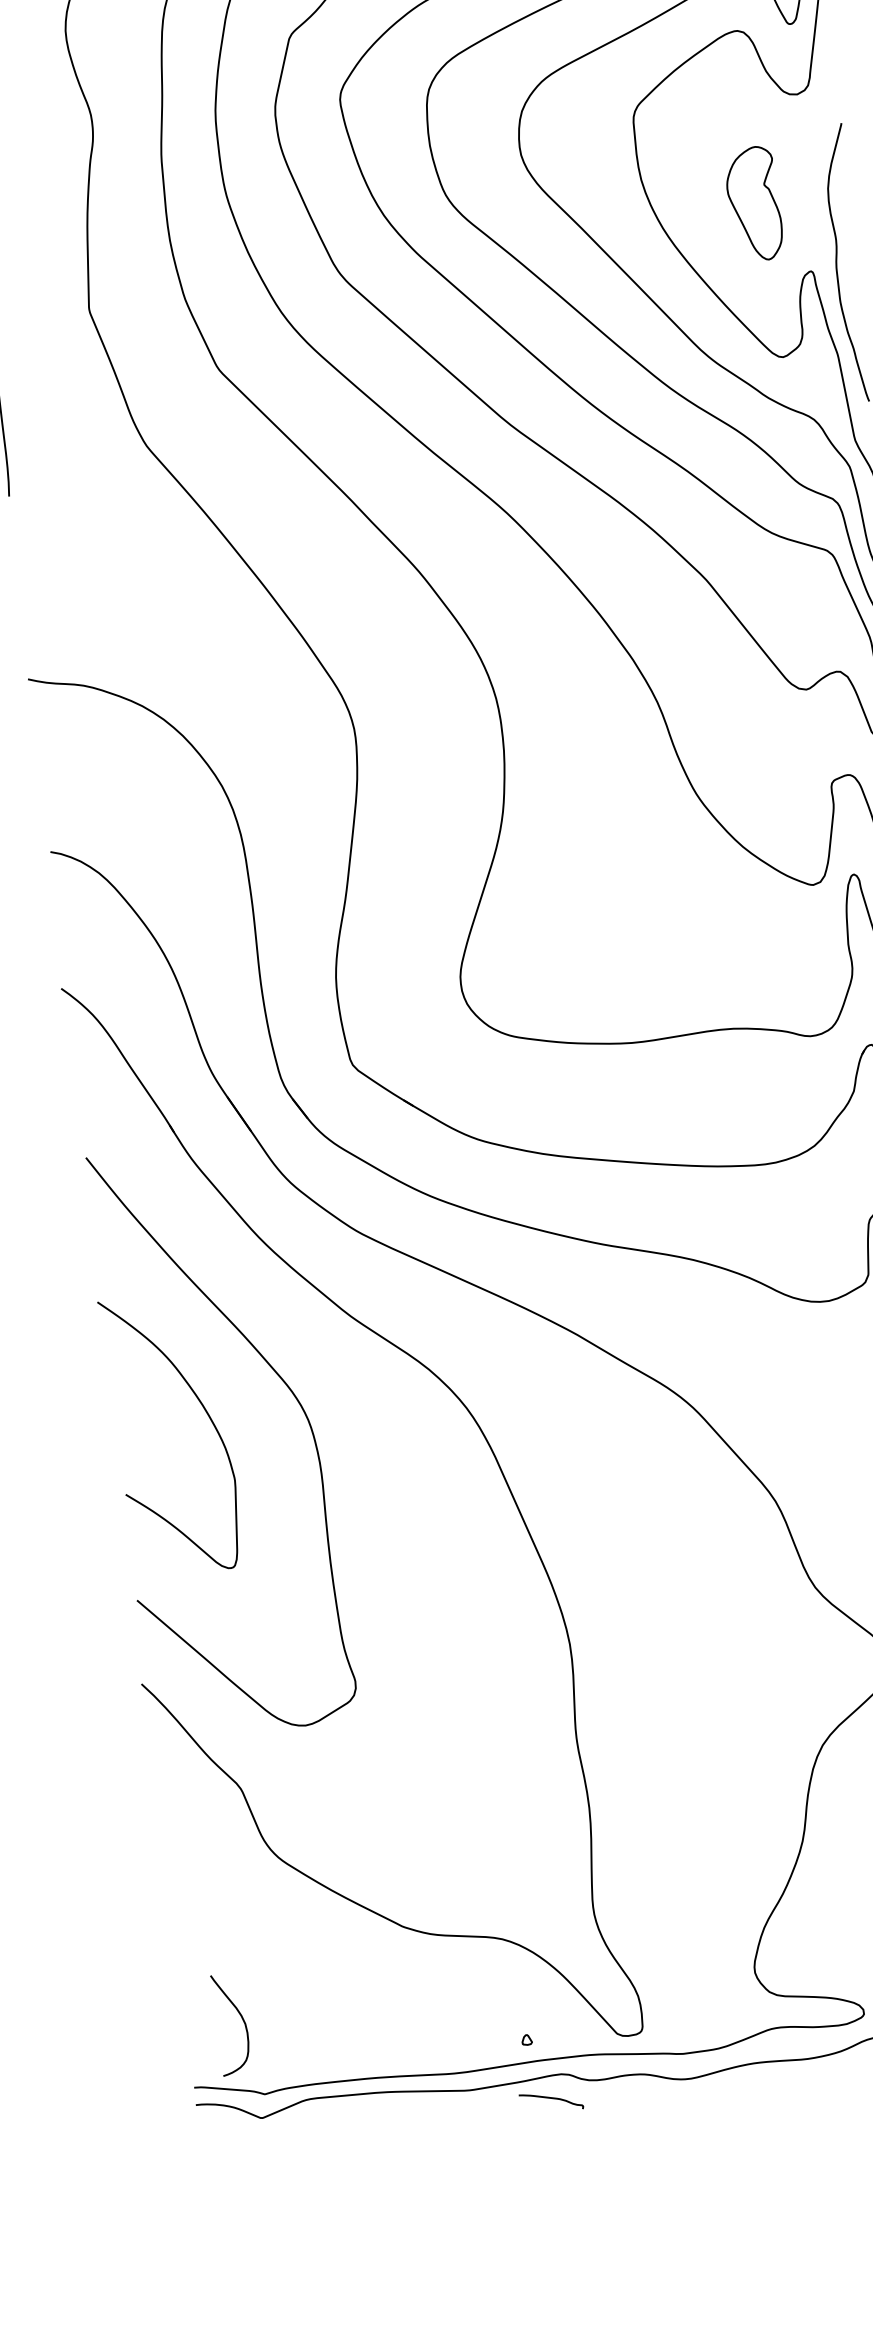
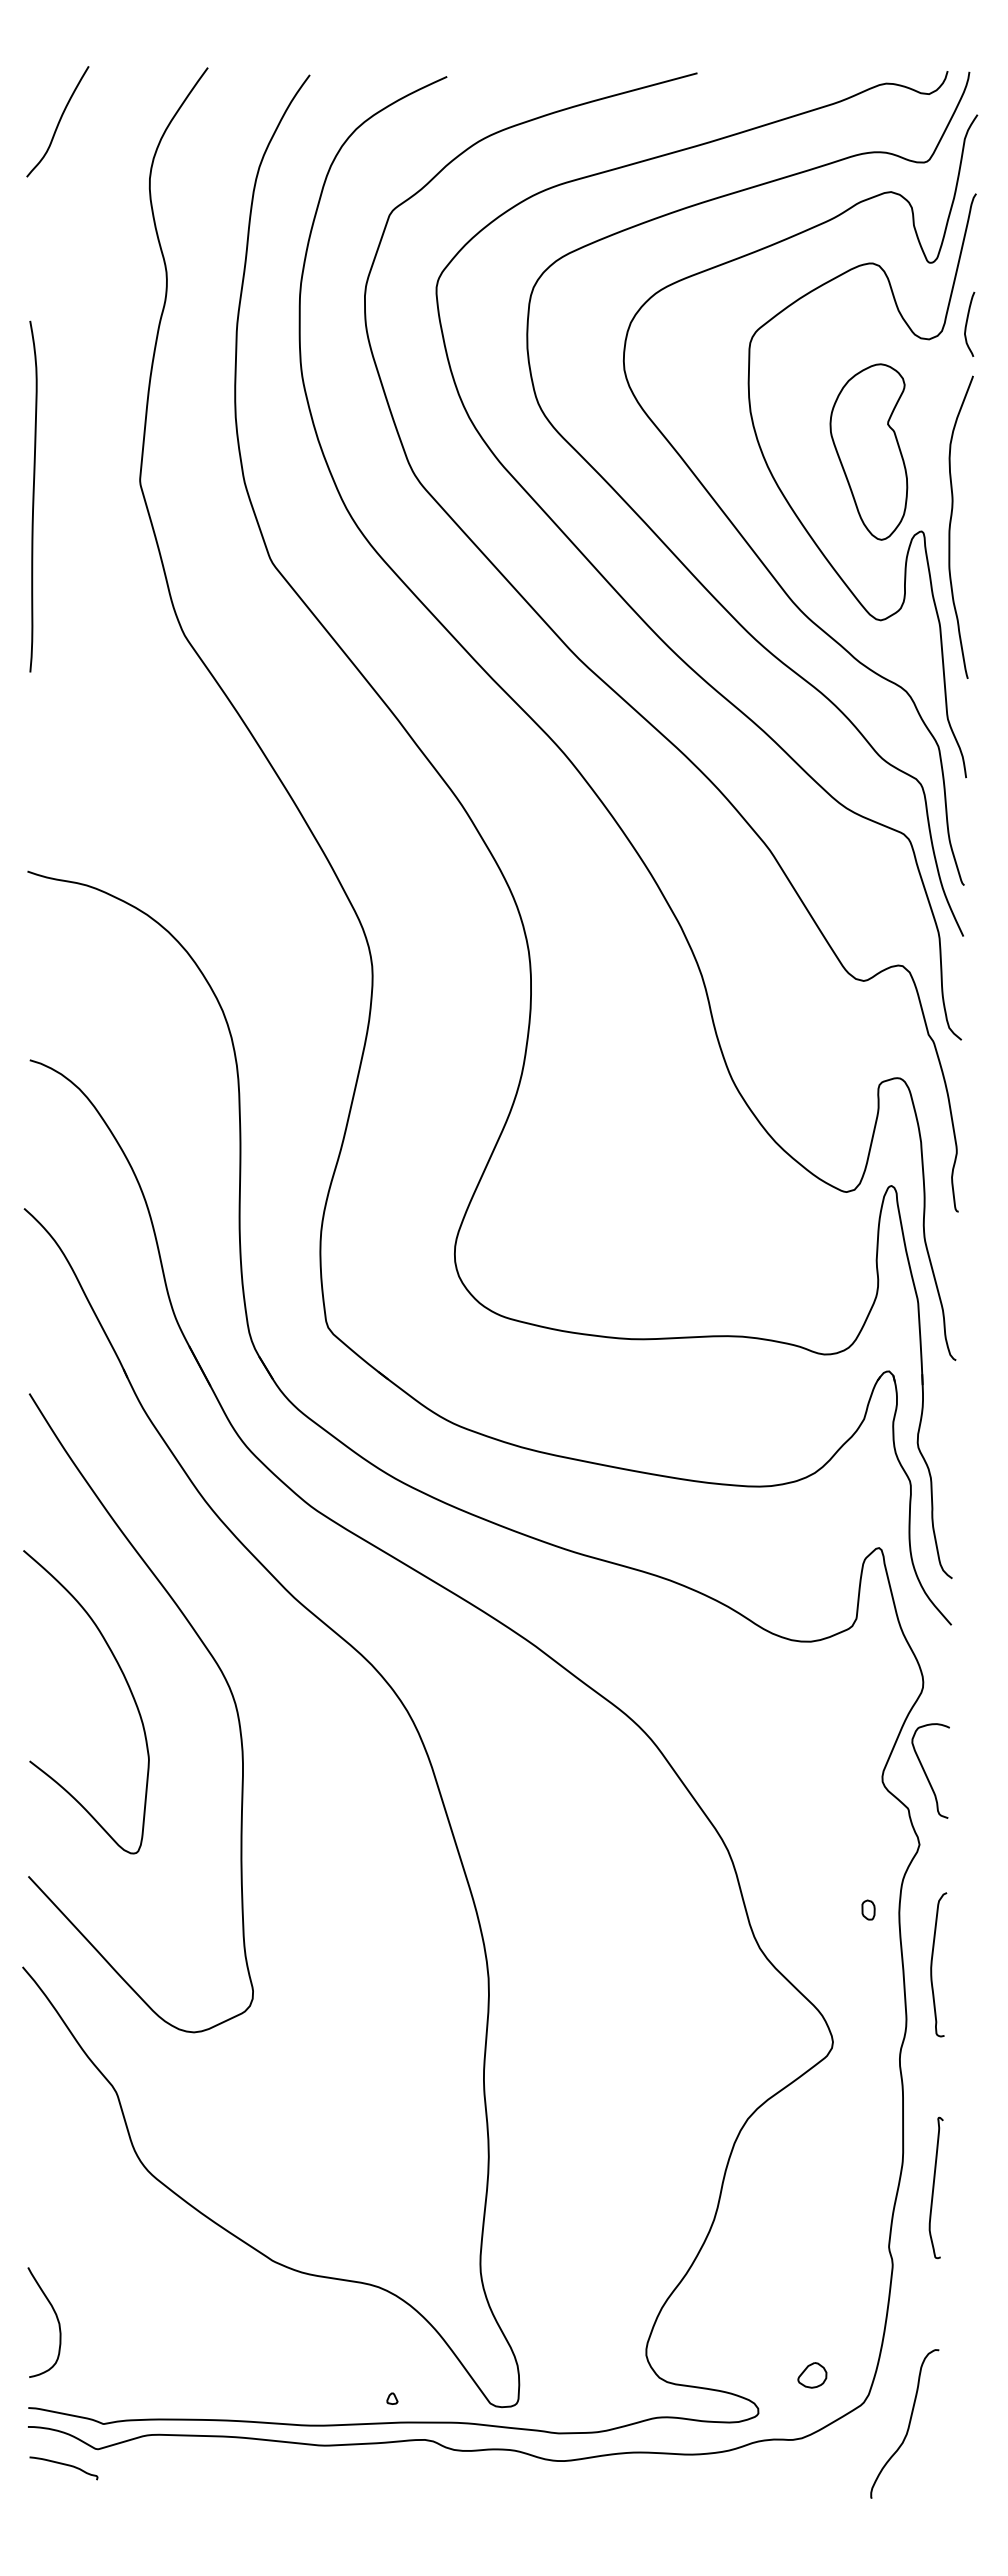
curve: (830, 75) -> (967, 323), added
part: (753, 203) -> (868, 451), size x1.43
curve: (242, 2019) -> (56, 2318), moved
curve: (551, 2099) -> (64, 2465), moved

